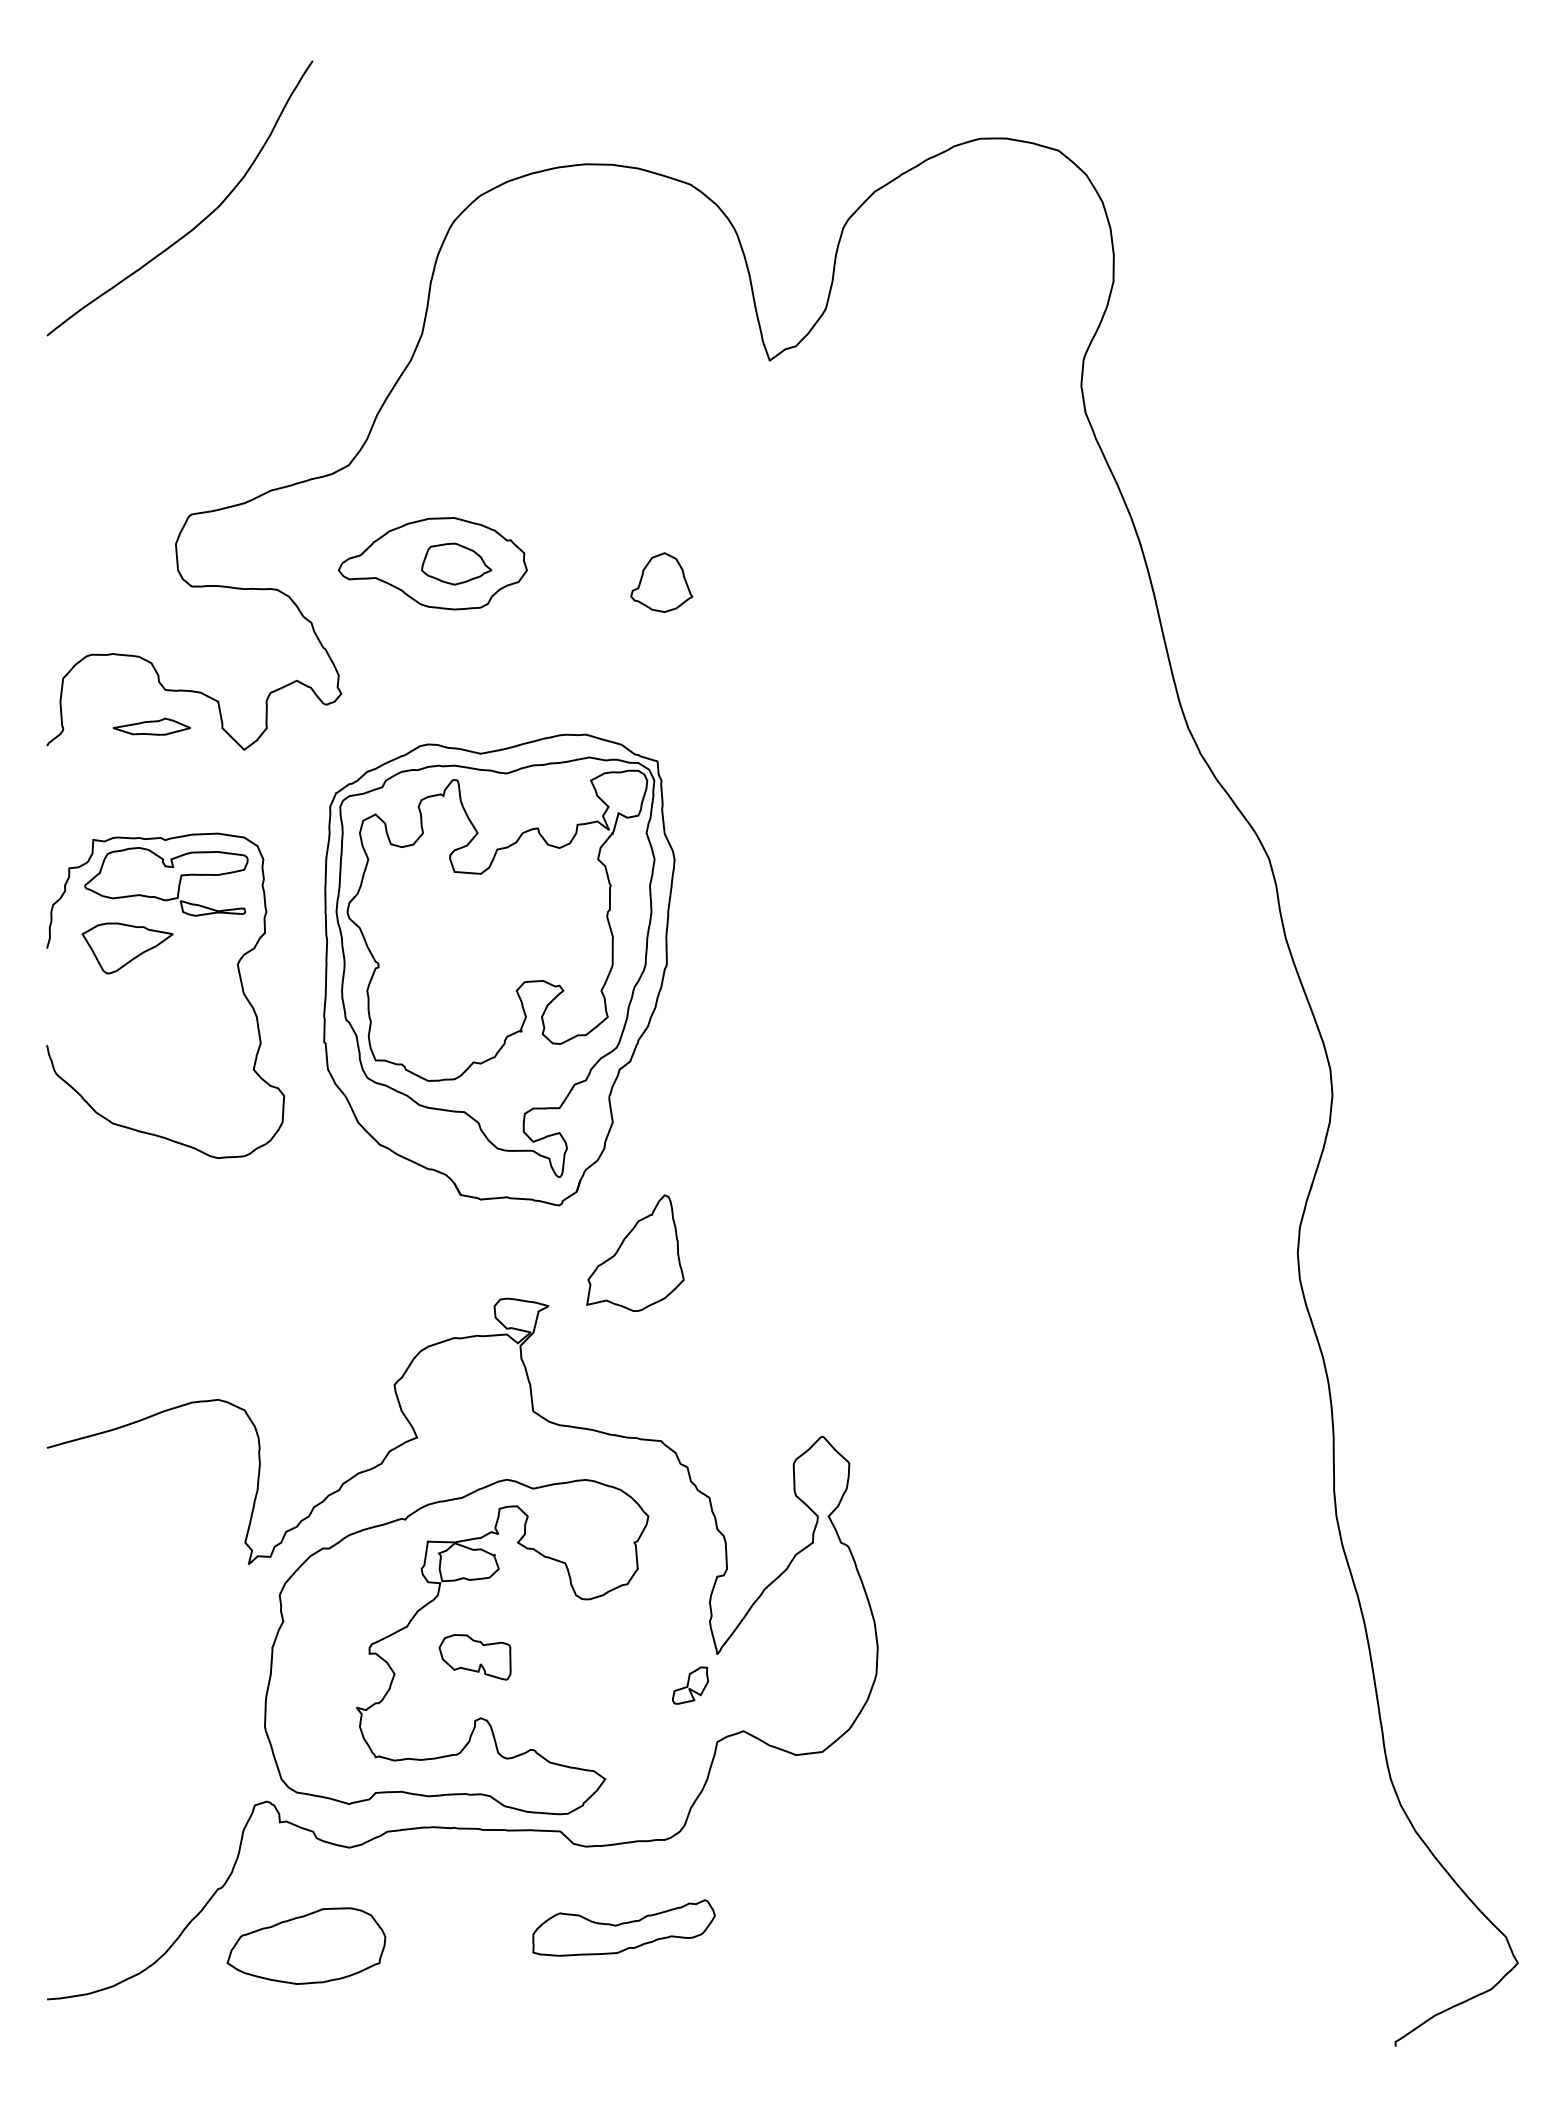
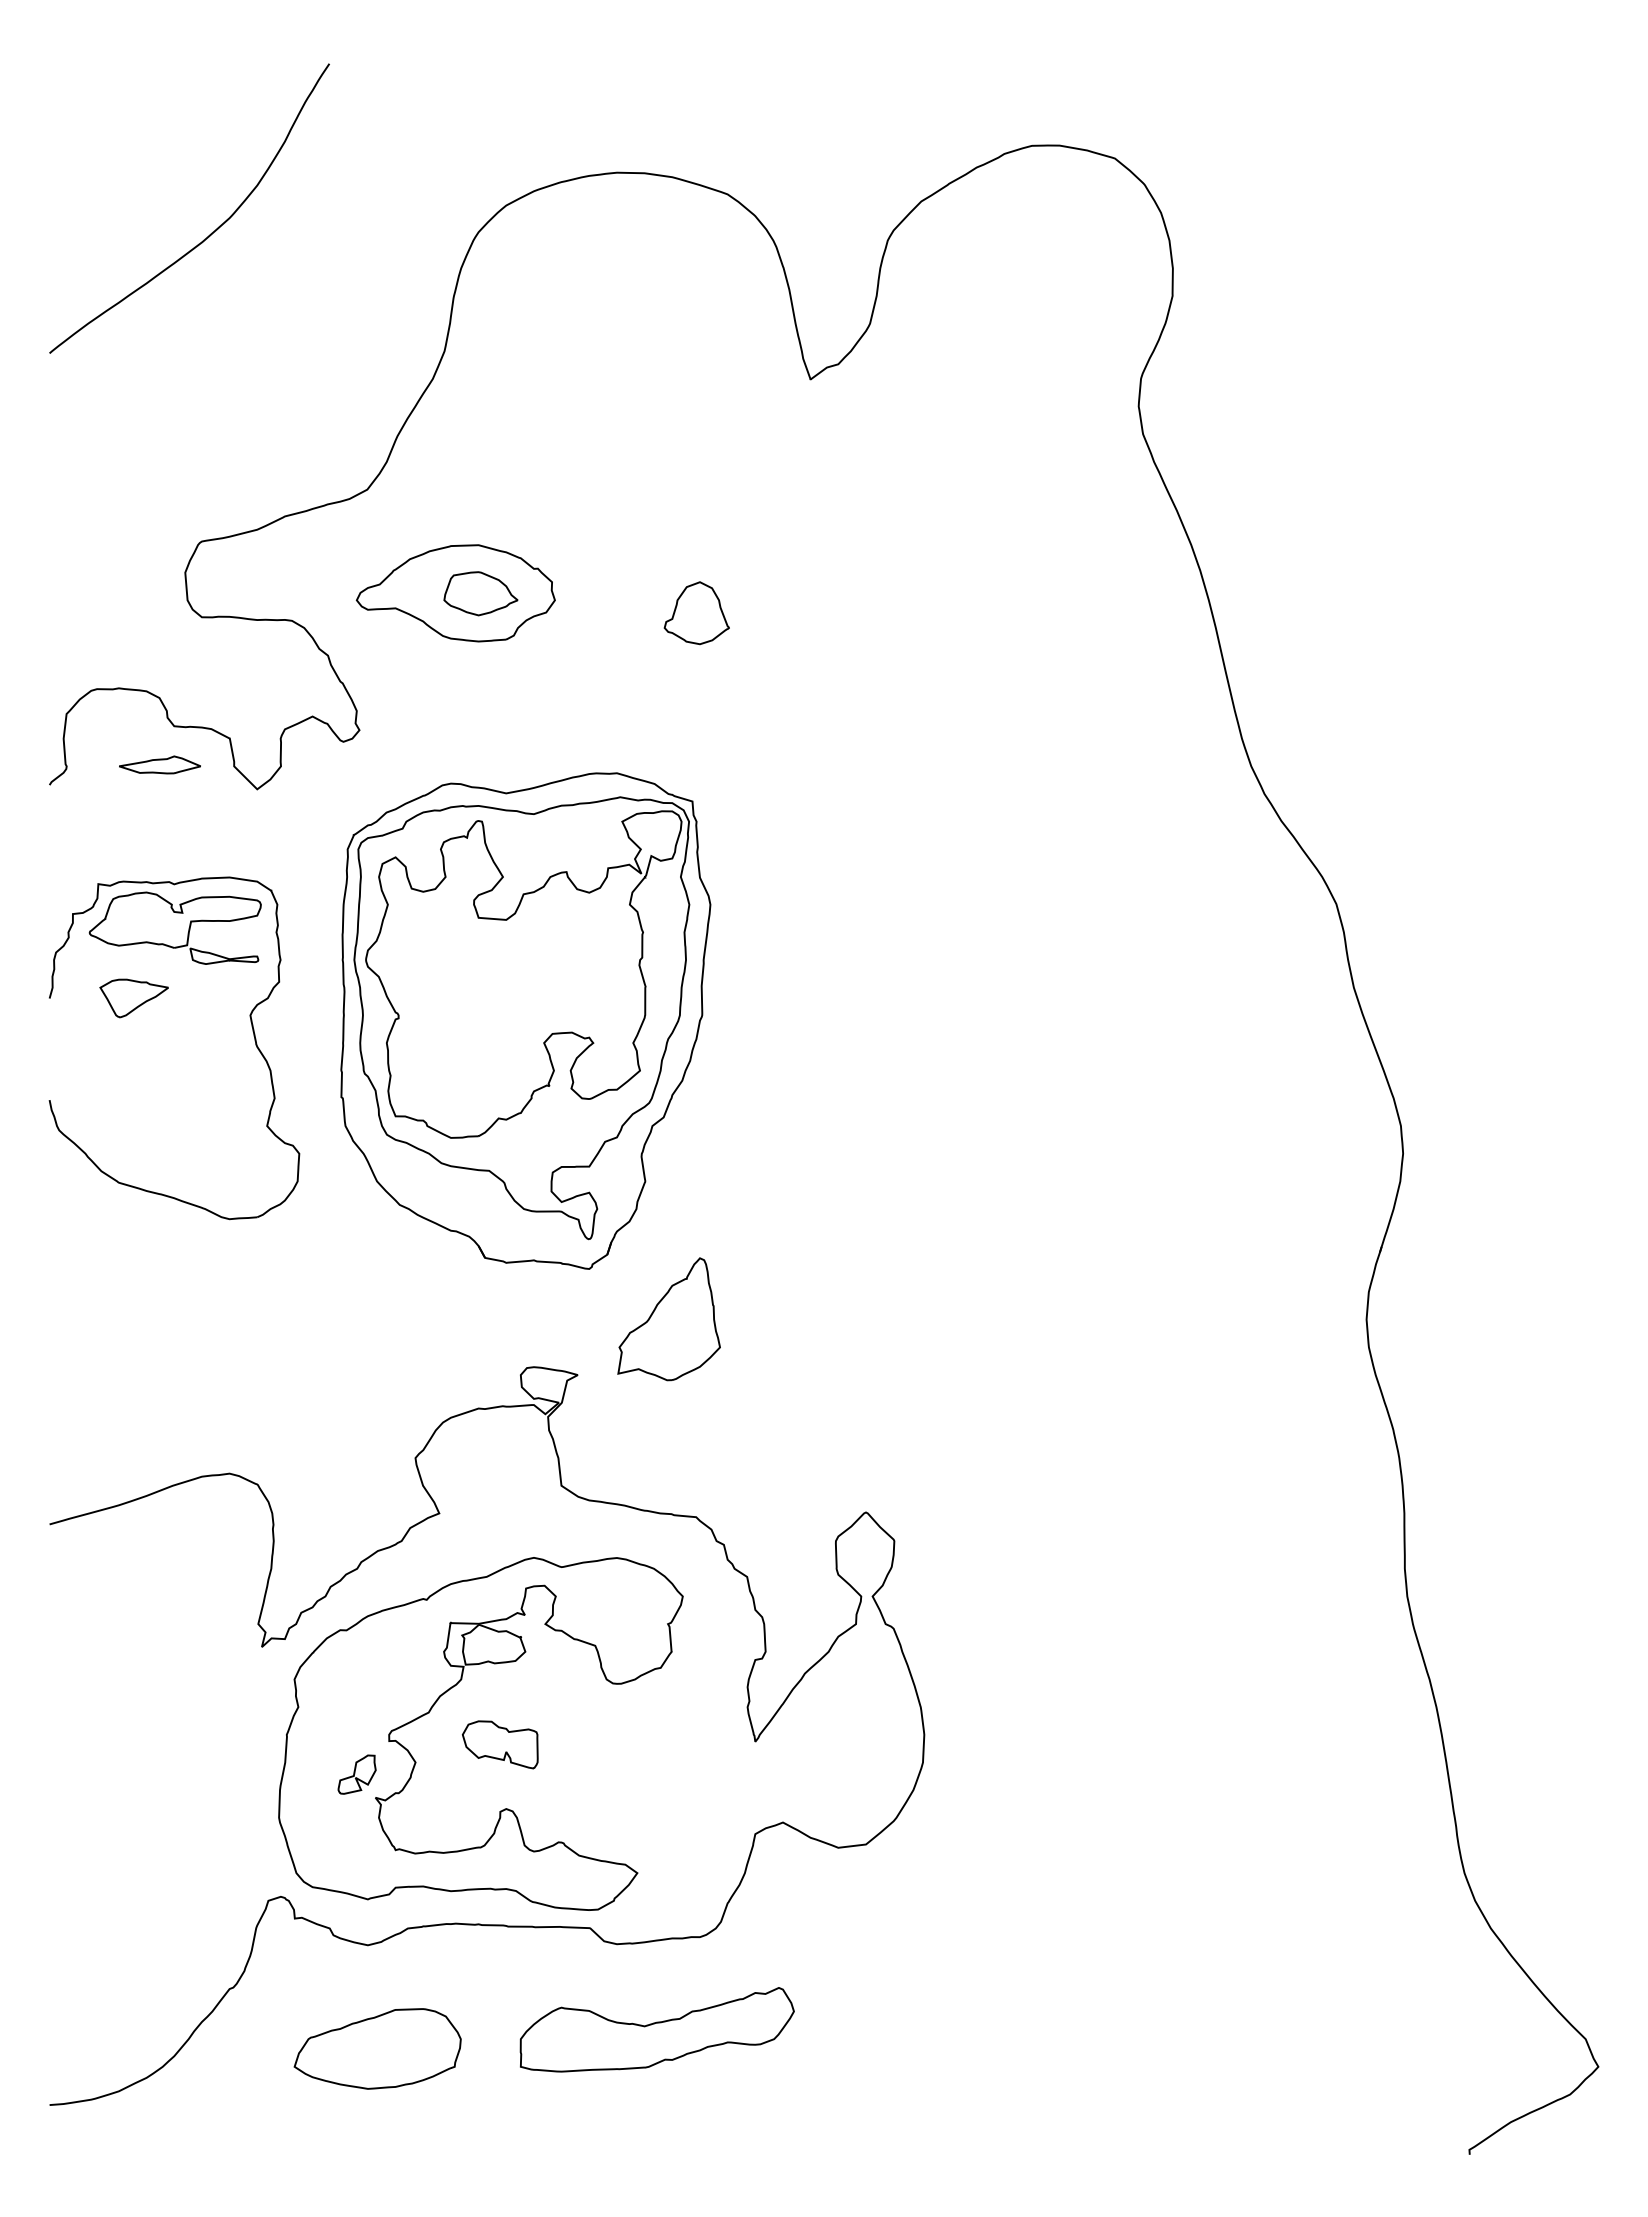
part: (126, 948) -> (133, 998), size x0.71
part: (689, 1685) -> (356, 1774), moved
part: (623, 1927) -> (656, 2029), size x1.43
part: (306, 1945) -> (377, 2048), moved

